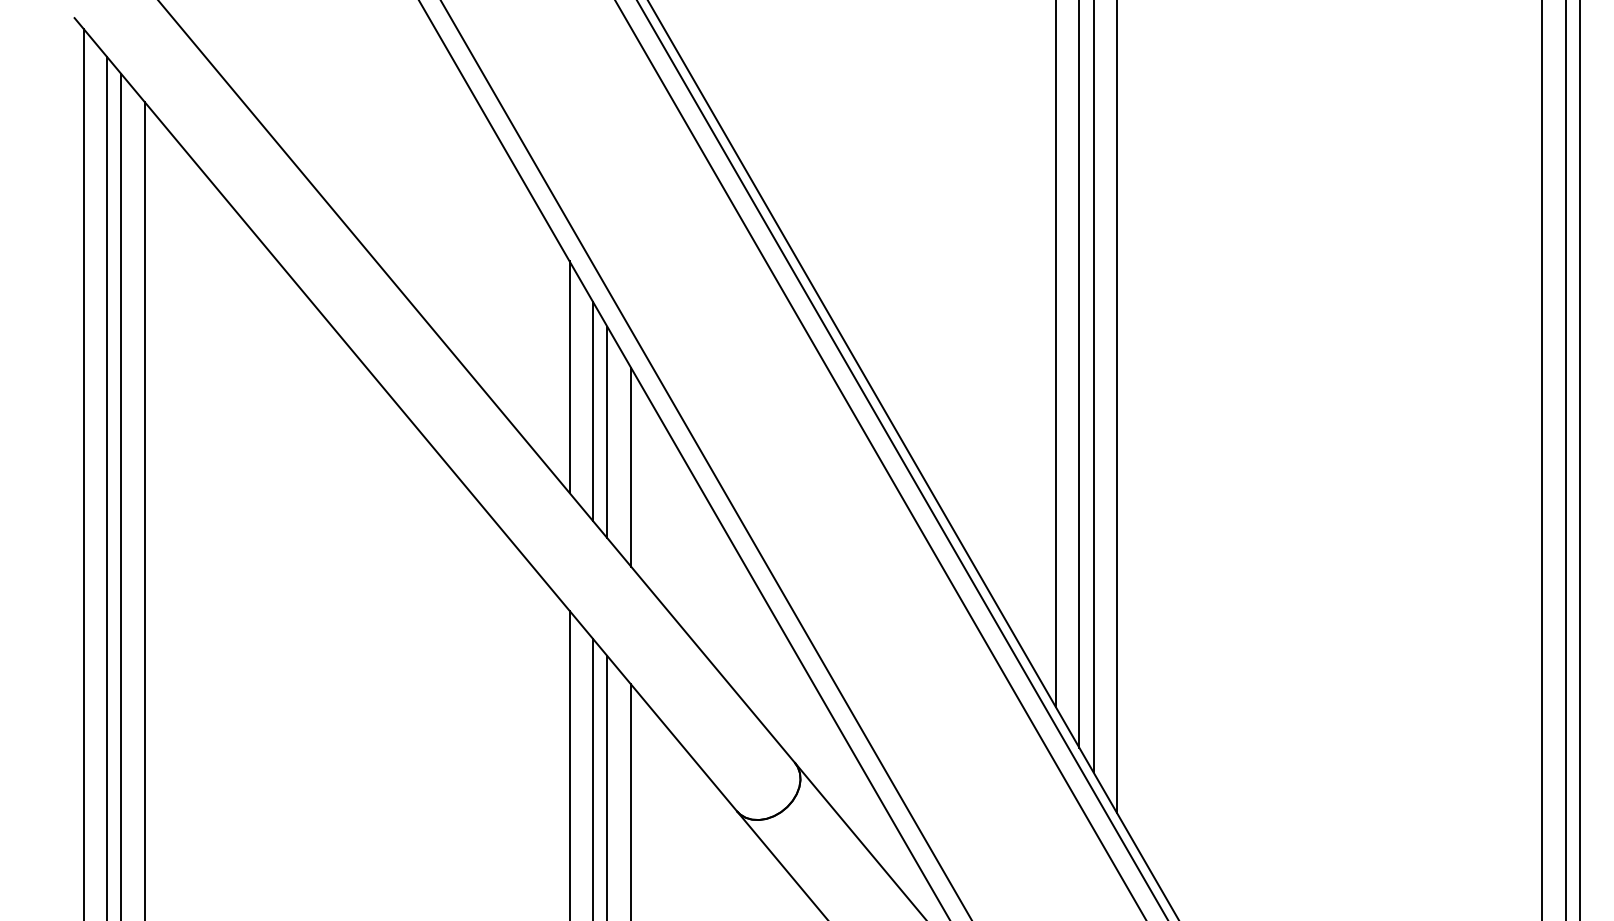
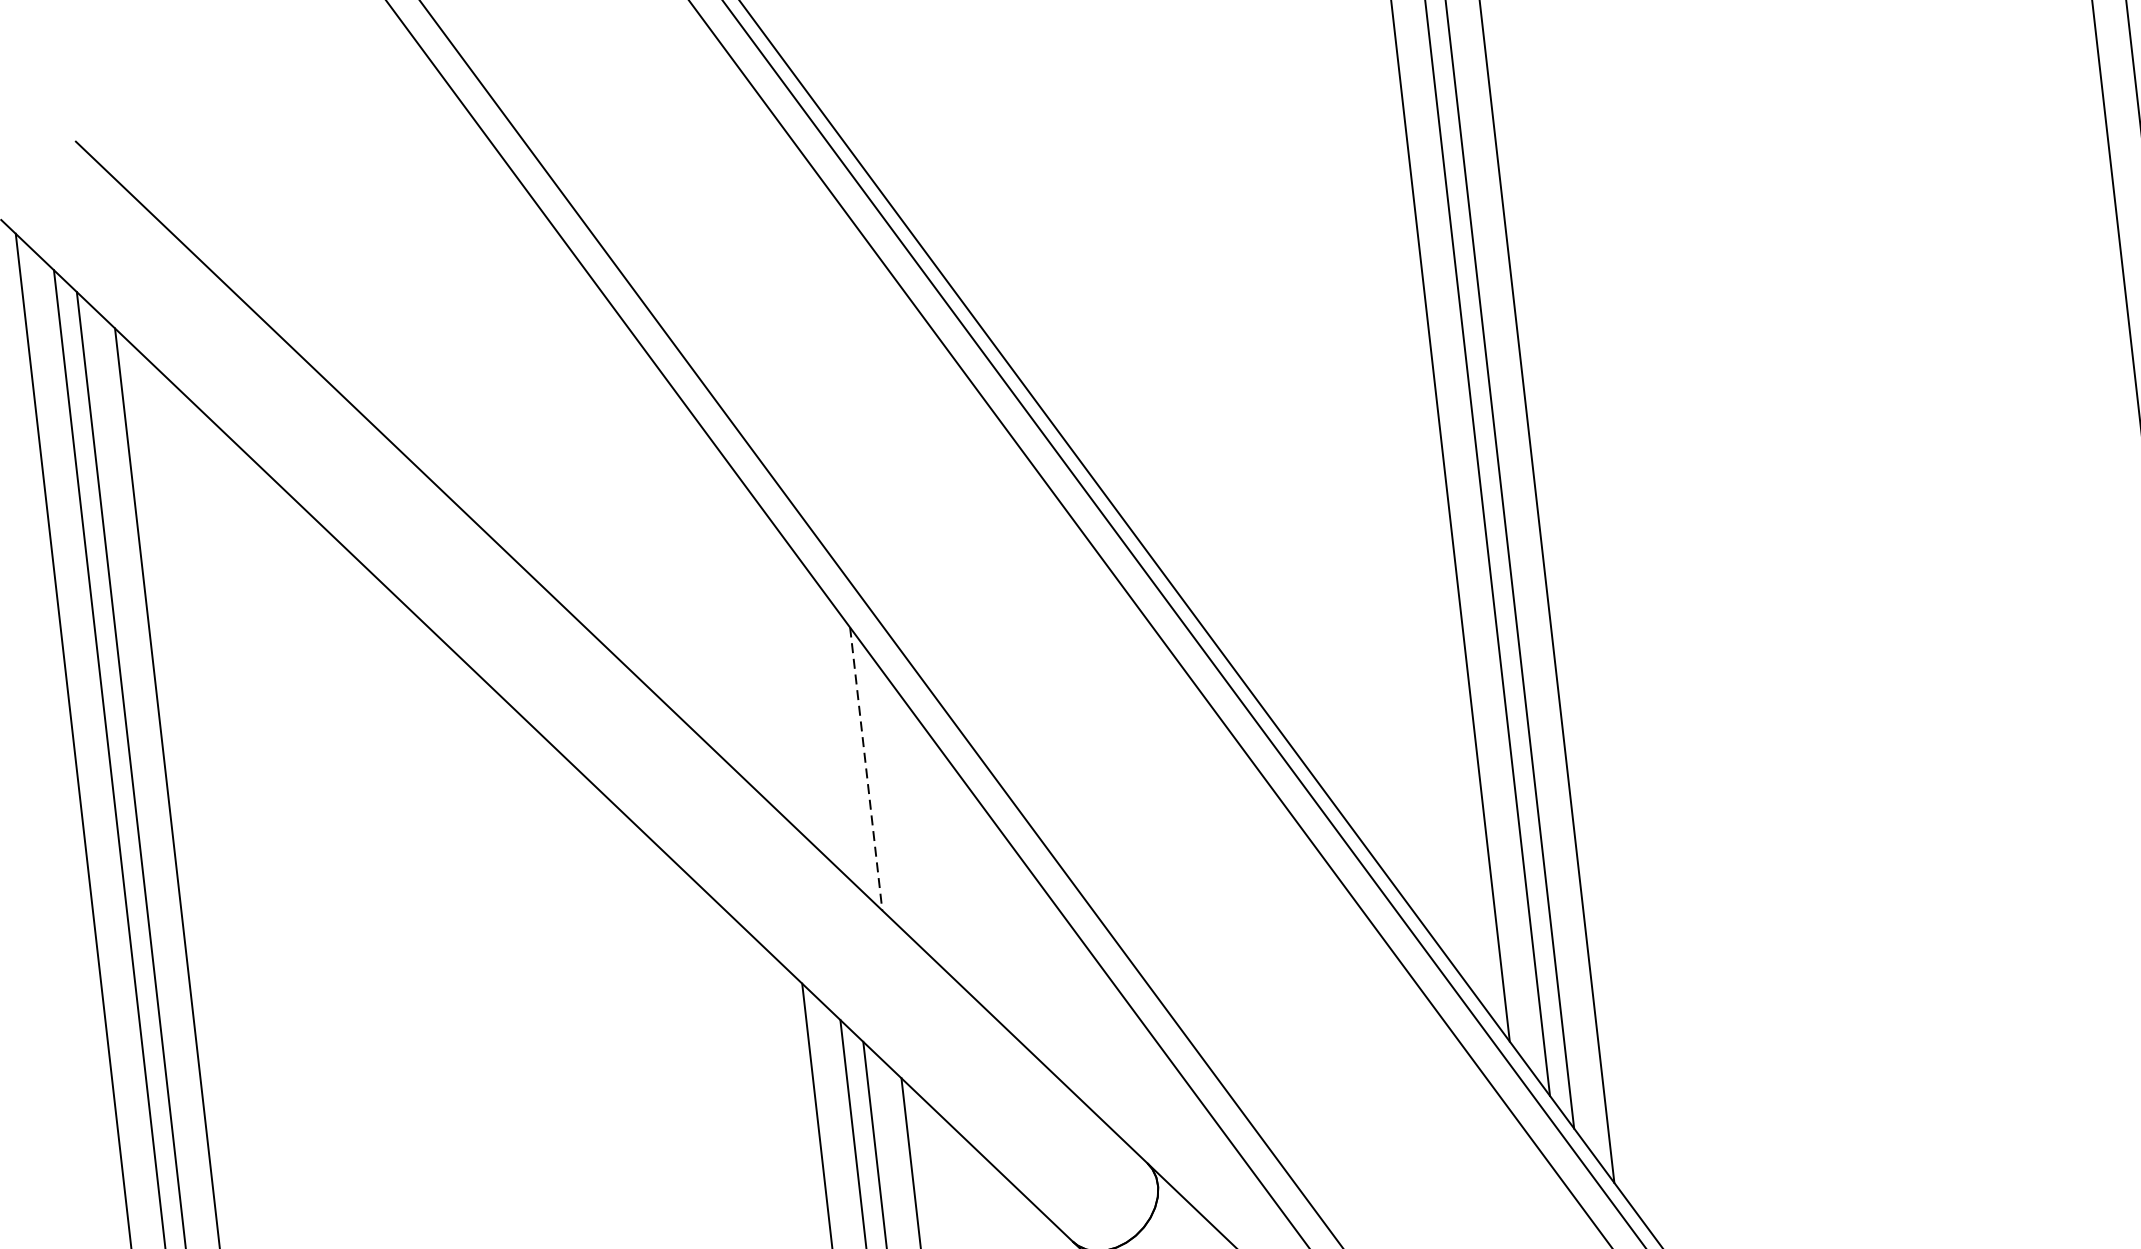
line: (569, 377) -> (764, 651), removed
line: (593, 411) -> (803, 695), removed
line: (607, 432) -> (827, 723), removed
line: (631, 467) -> (866, 769), solid -> dashed

